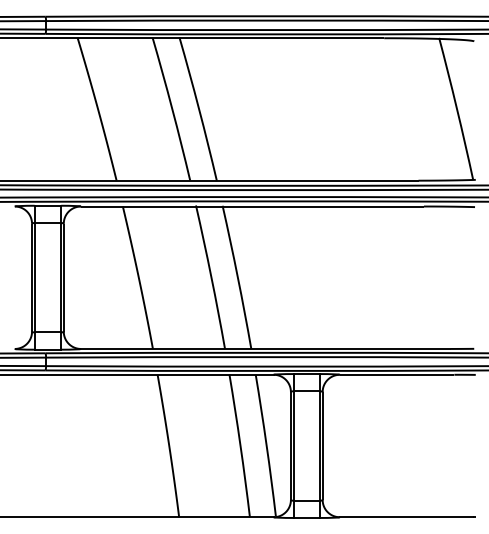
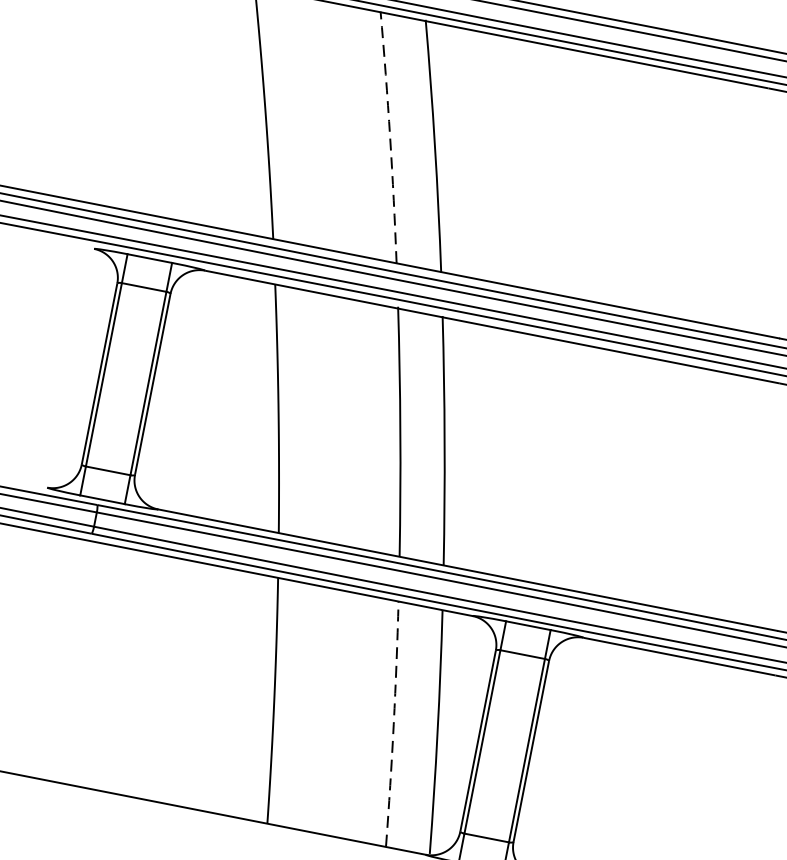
arc: (172, 108) -> (390, 136), solid -> dashed
arc: (240, 445) -> (393, 723), solid -> dashed

